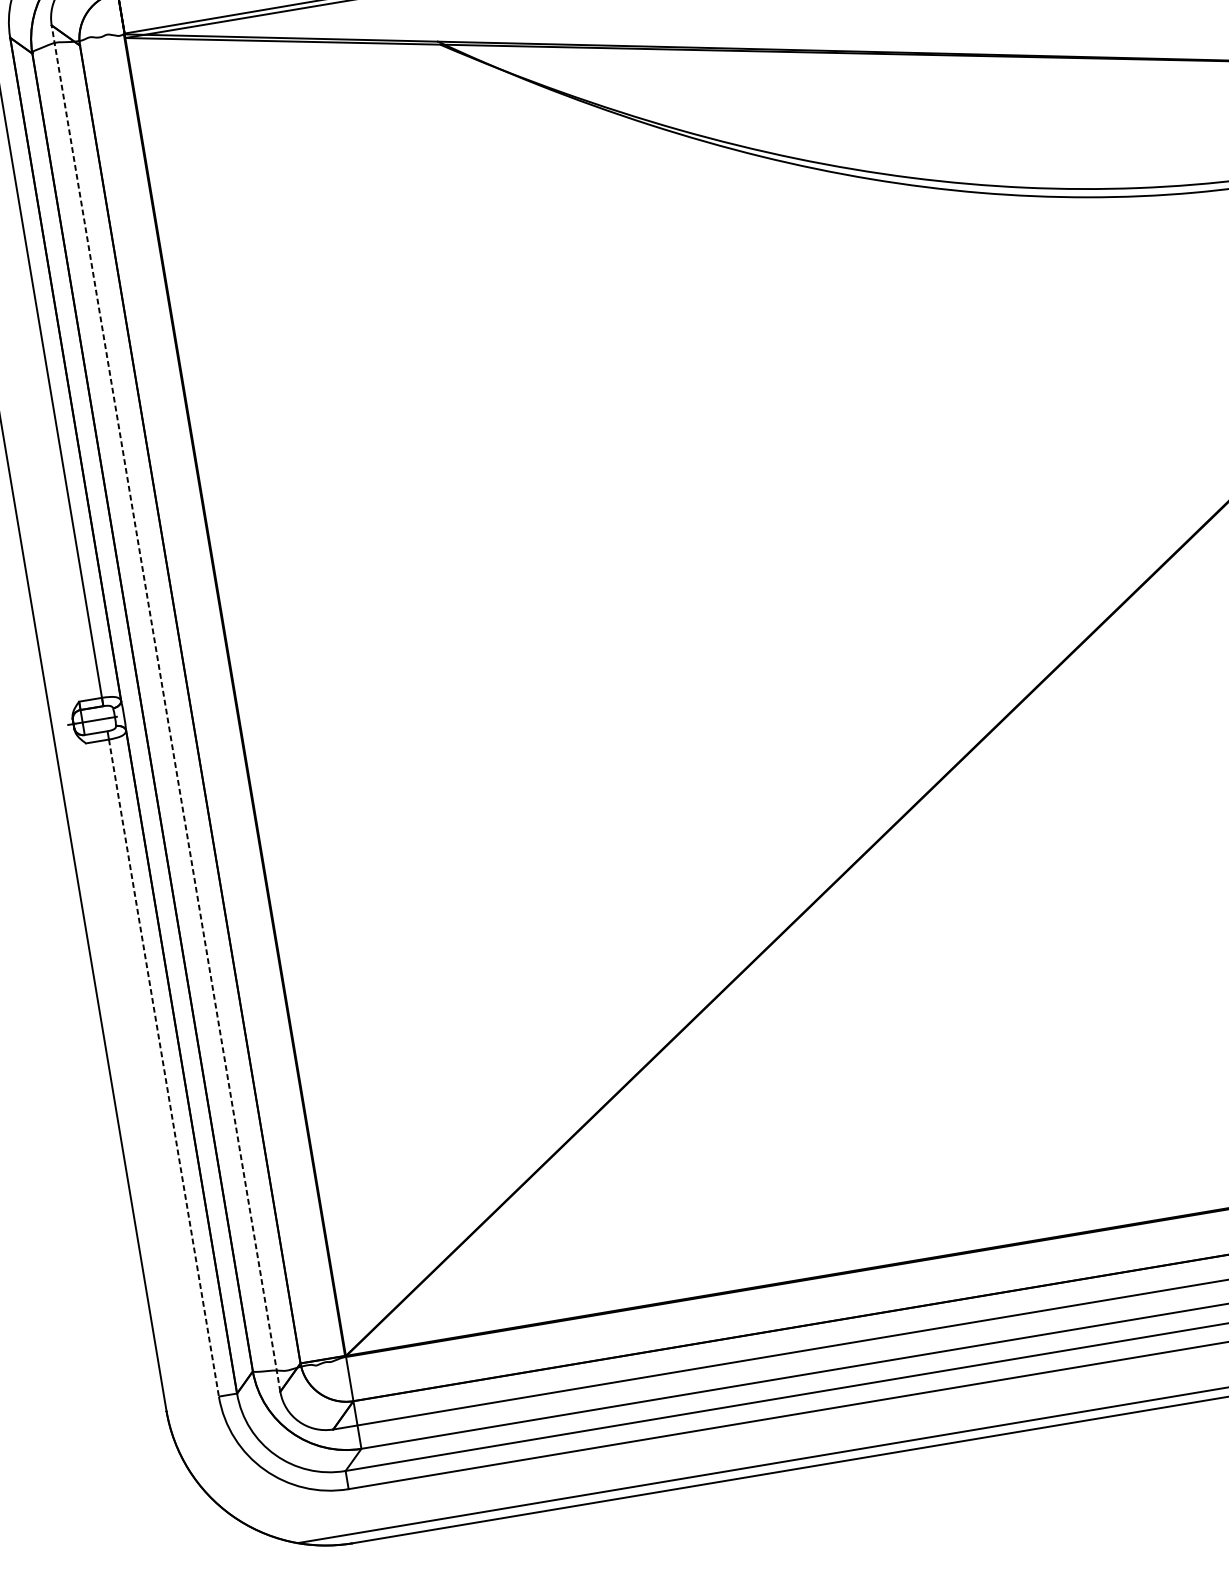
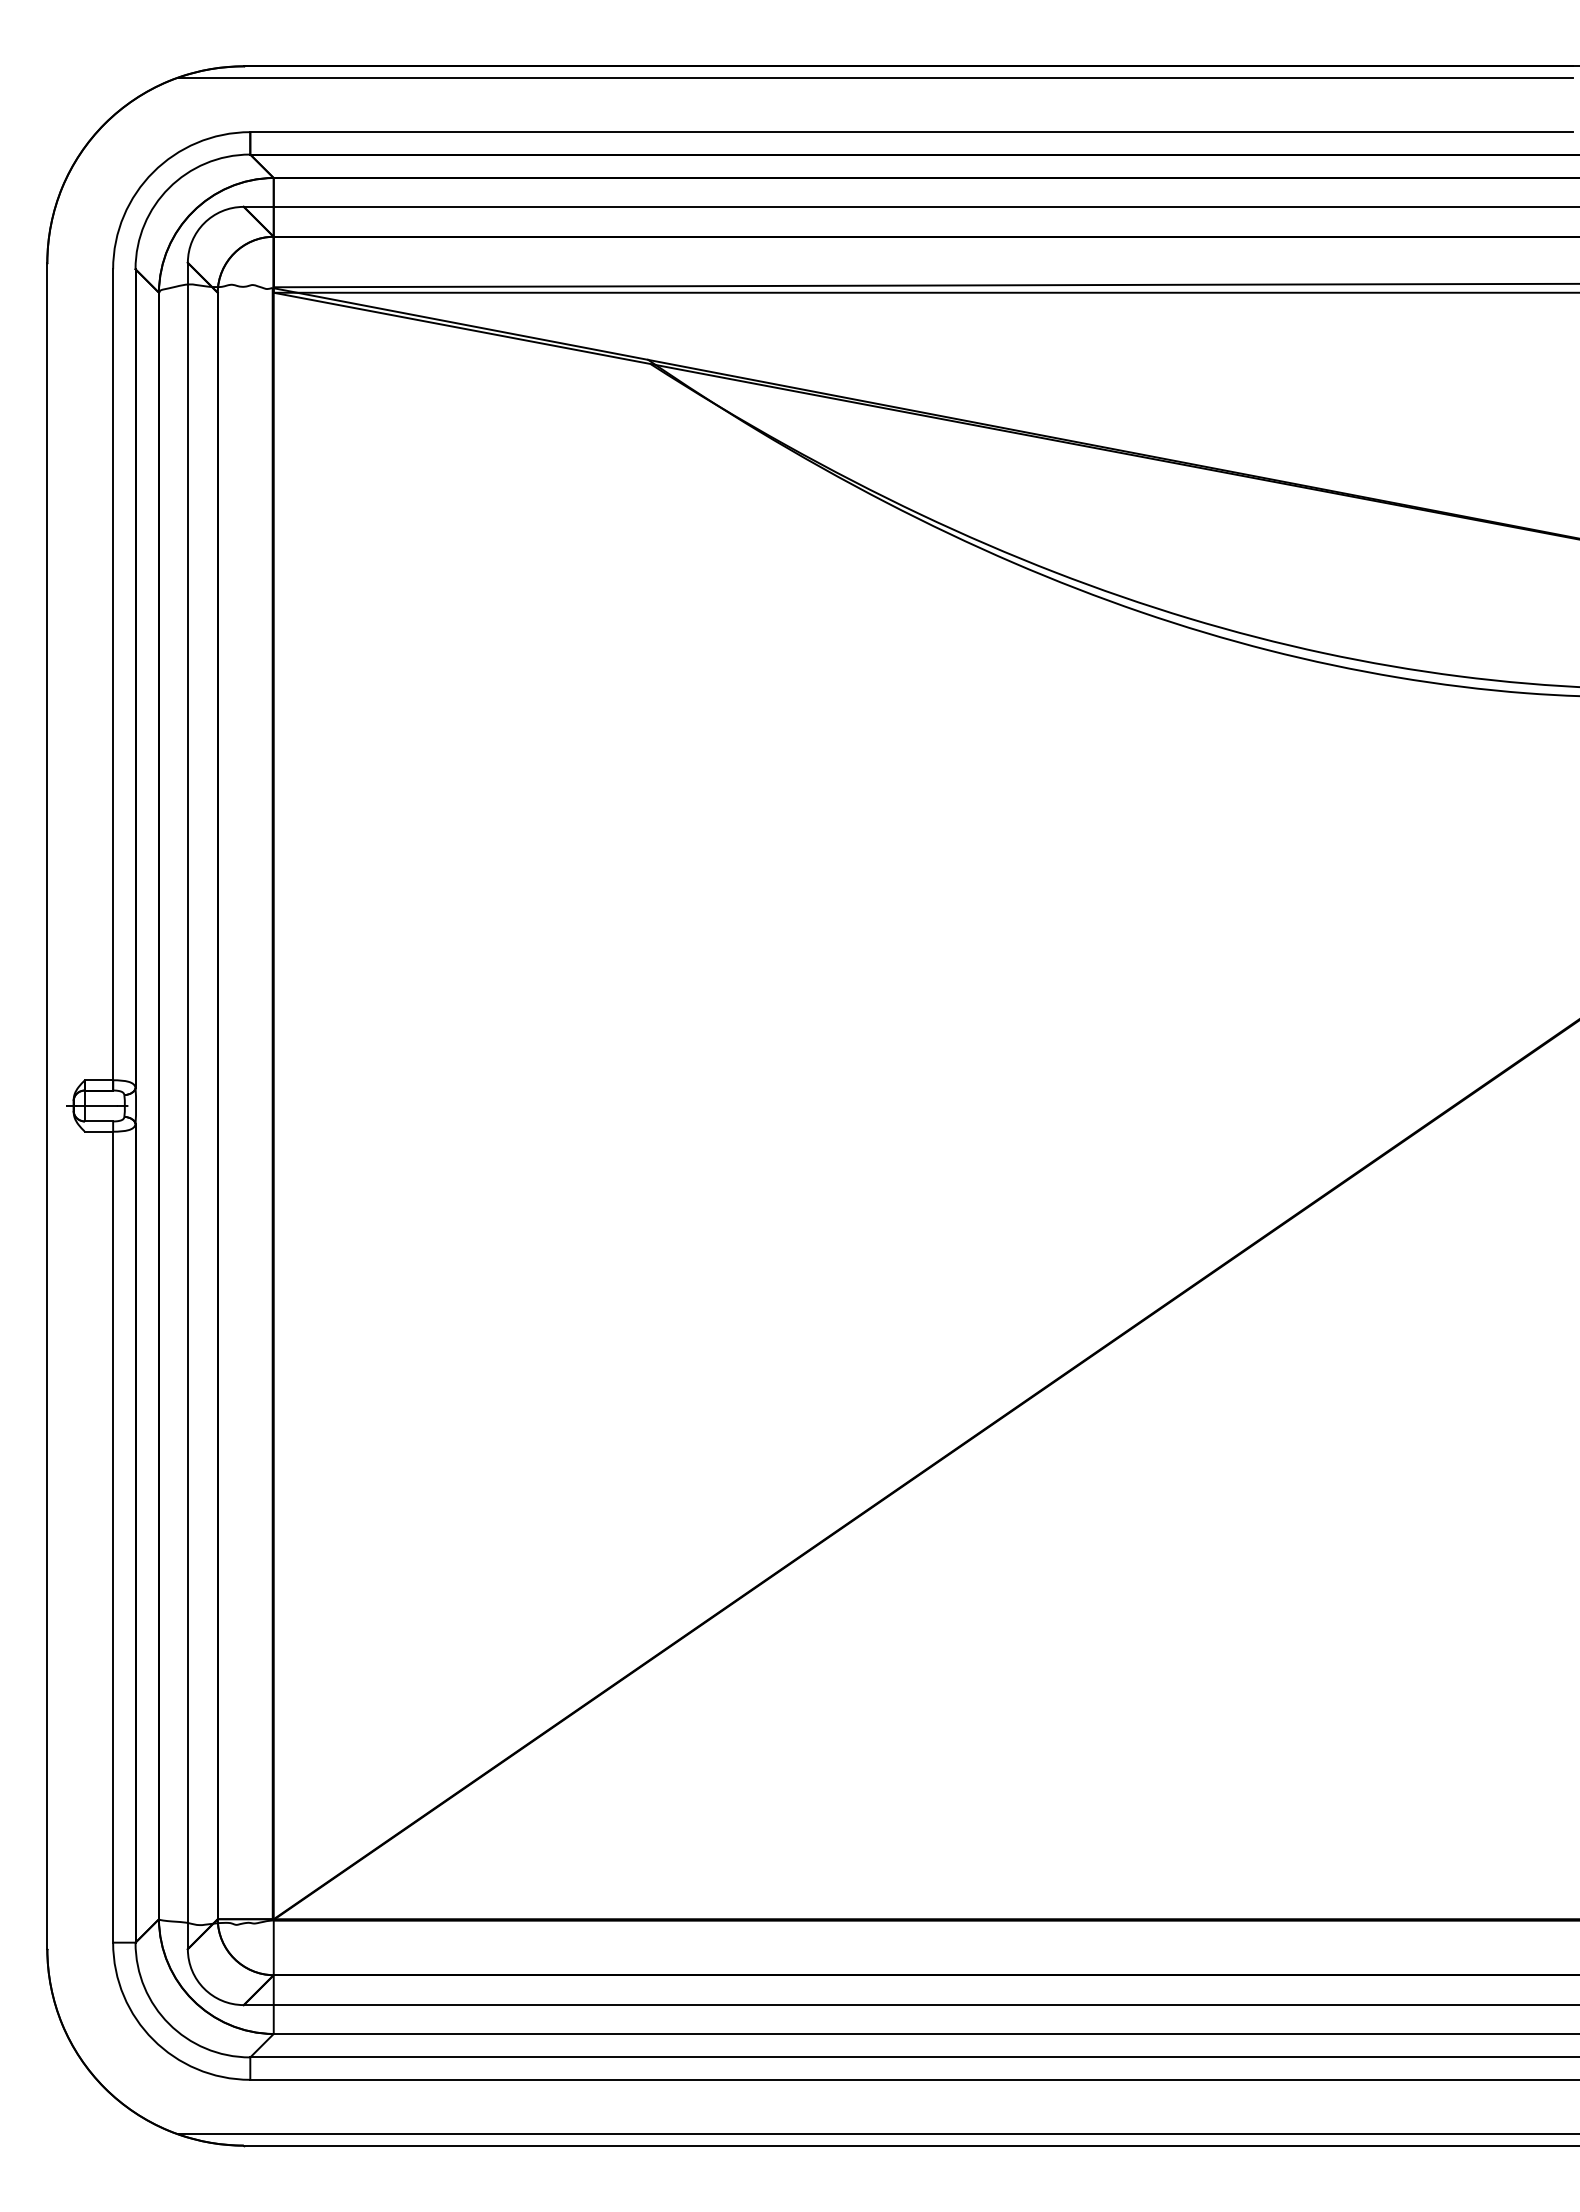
line: (165, 708) -> (187, 1105), dashed -> solid
line: (164, 1068) -> (113, 1537), dashed -> solid

